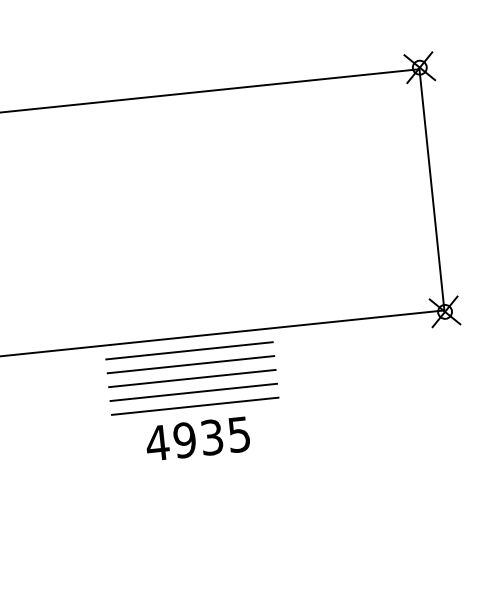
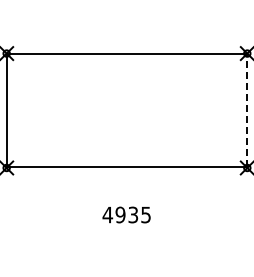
line: (432, 189) -> (247, 110), solid -> dashed
line: (188, 350) -> (126, 173), removed
line: (189, 365) -> (126, 180), removed
line: (191, 378) -> (126, 186), removed
line: (192, 393) -> (126, 193), removed
line: (194, 405) -> (126, 199), removed

